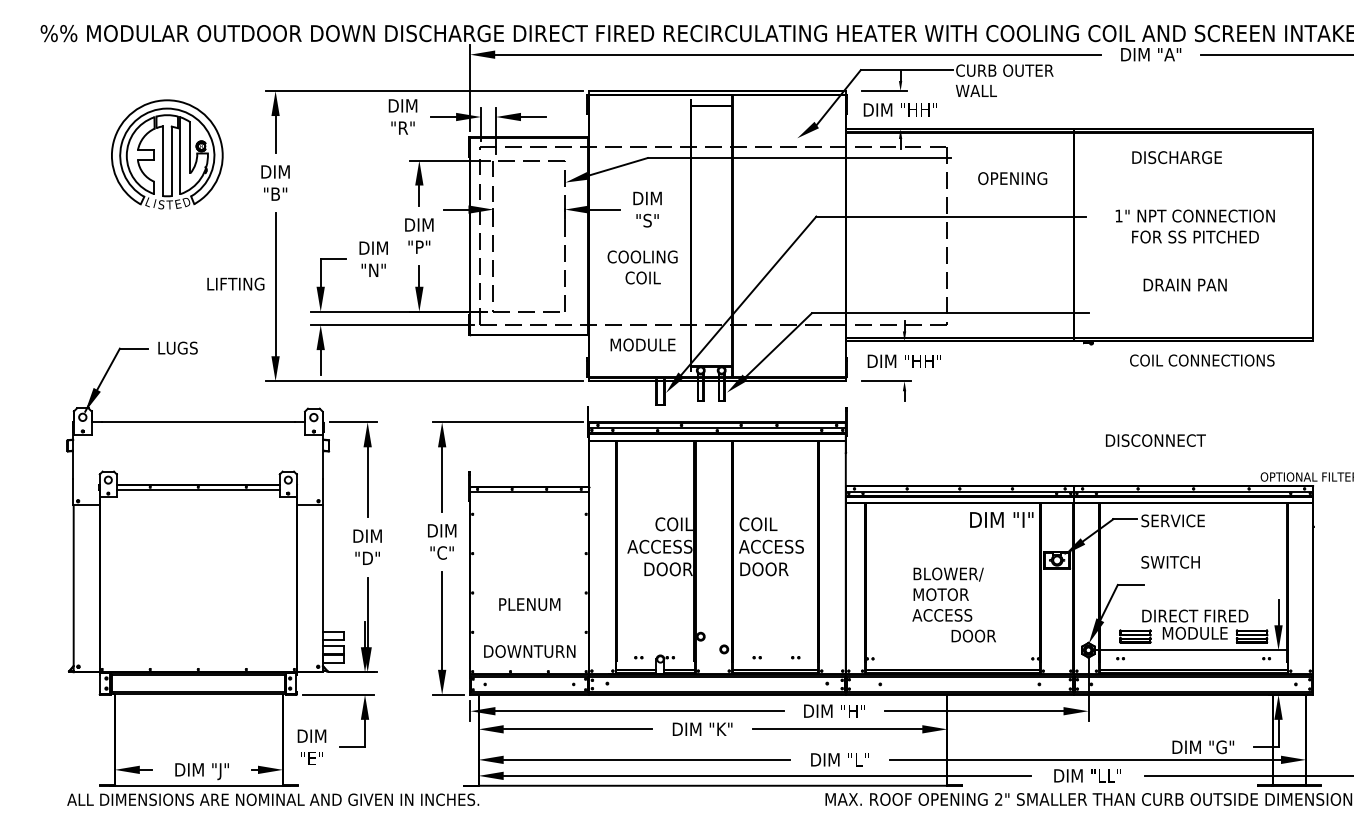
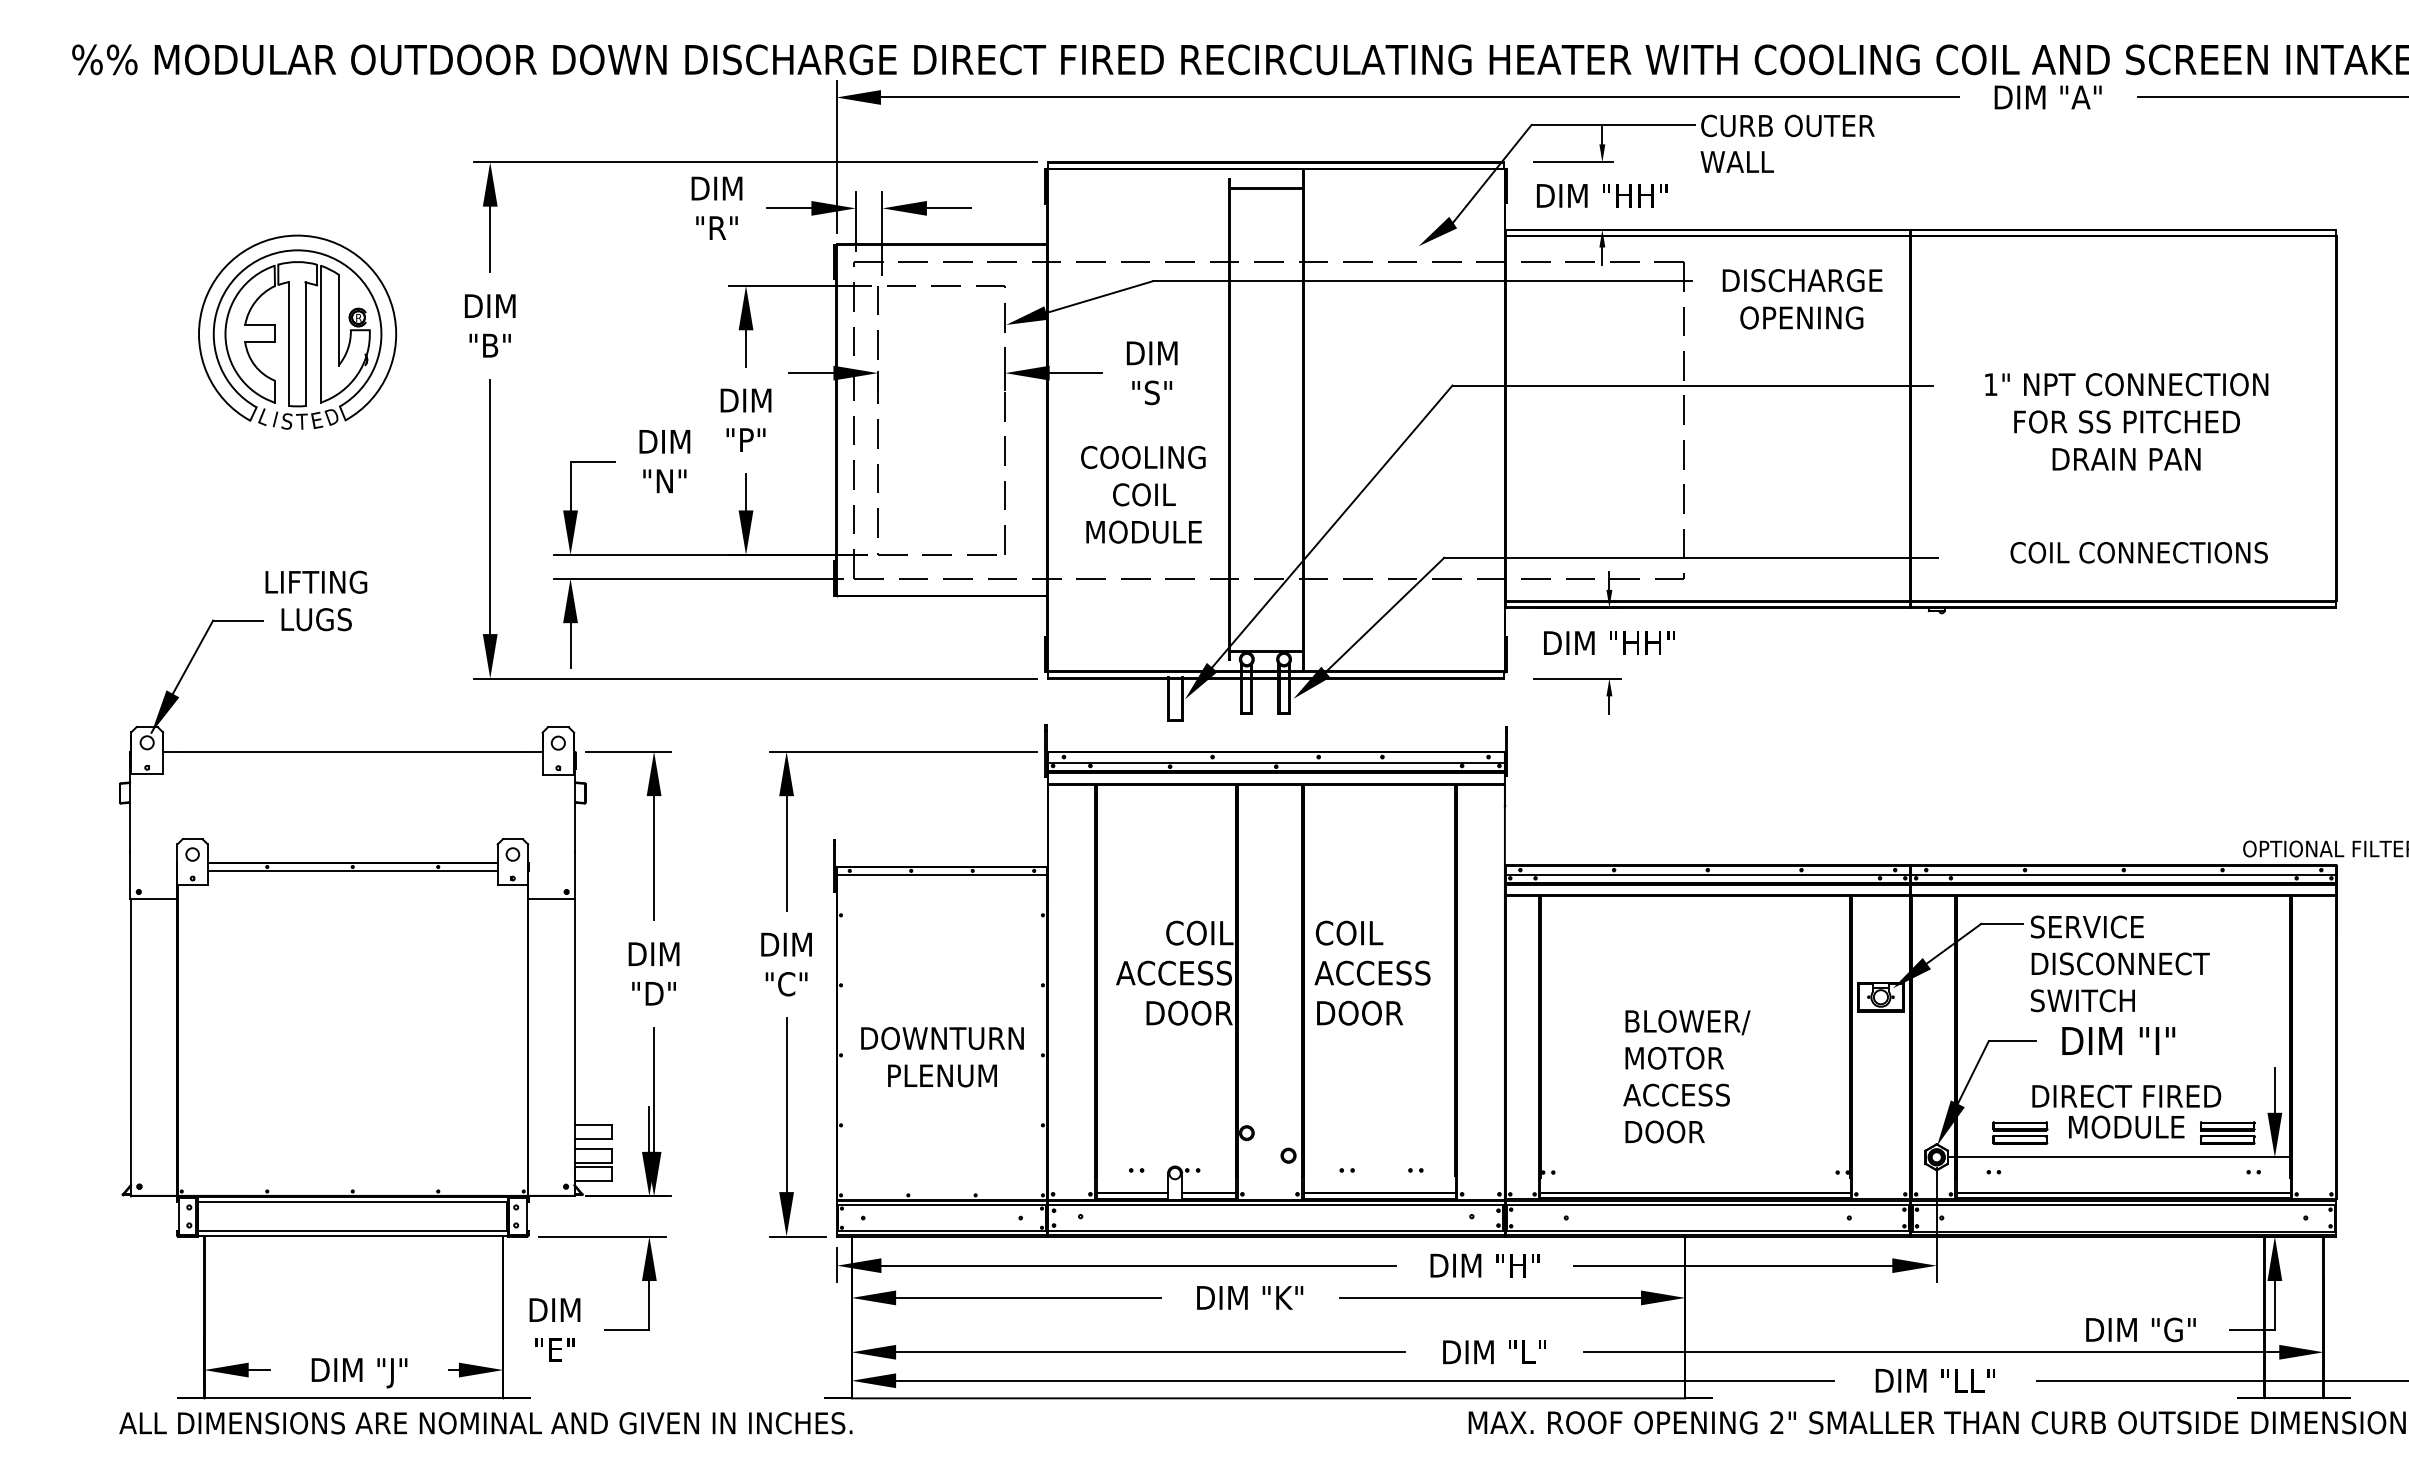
part: (167, 154) -> (297, 332), moved
text: (1176, 157) -> (1801, 280), moved
text: (235, 283) -> (315, 581), moved
text: (1184, 284) -> (2125, 458), moved
text: (642, 344) -> (1143, 531), moved
text: (1202, 360) -> (2139, 552), moved
text: (1155, 440) -> (2120, 963), moved
text: (1001, 519) -> (2118, 1040), moved
text: (973, 635) -> (1664, 1130), moved
text: (529, 651) -> (942, 1038), moved

